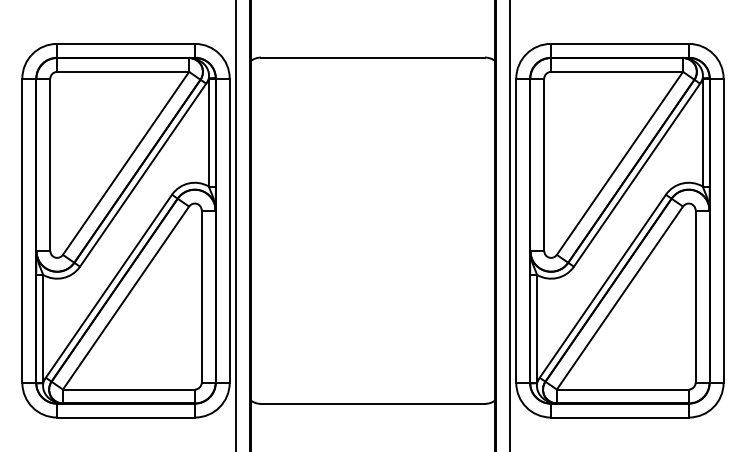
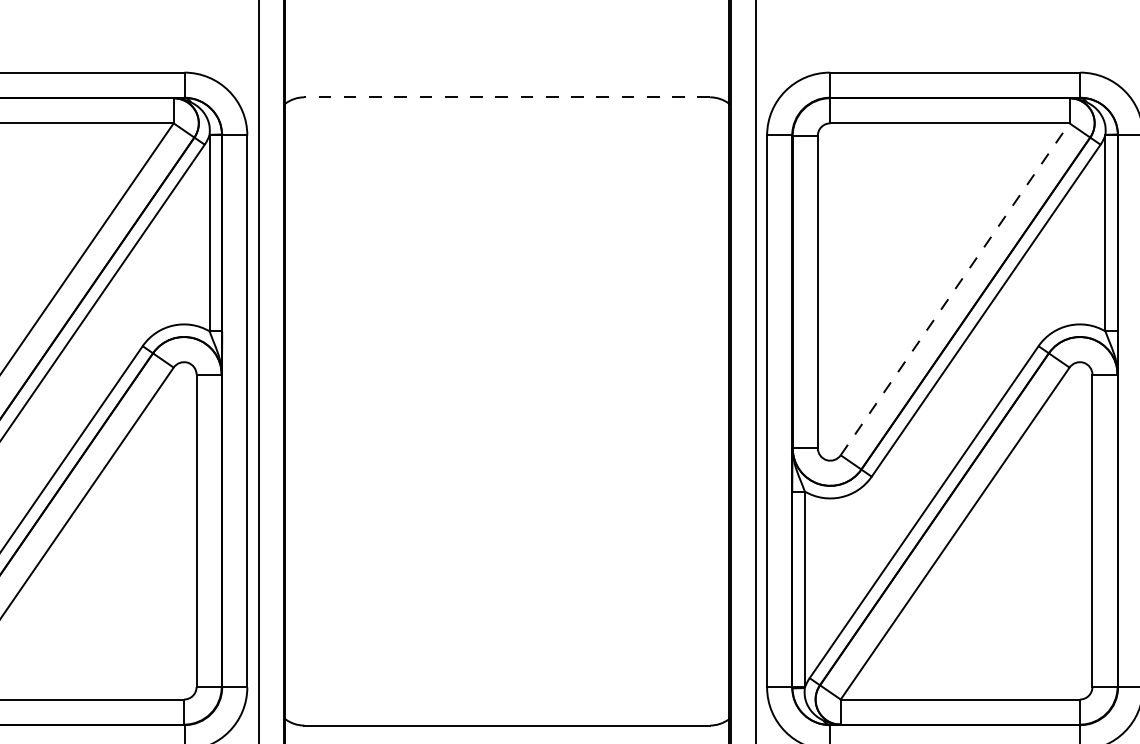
line: (372, 57) -> (506, 97), solid -> dashed
line: (620, 162) -> (956, 287), solid -> dashed

